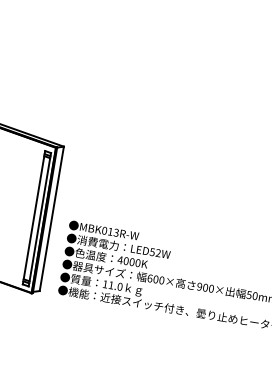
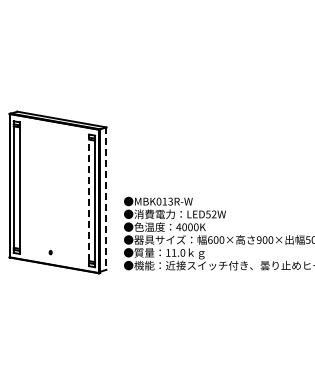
line: (34, 217) -> (89, 200), solid -> dashed
line: (51, 219) -> (106, 199), solid -> dashed

